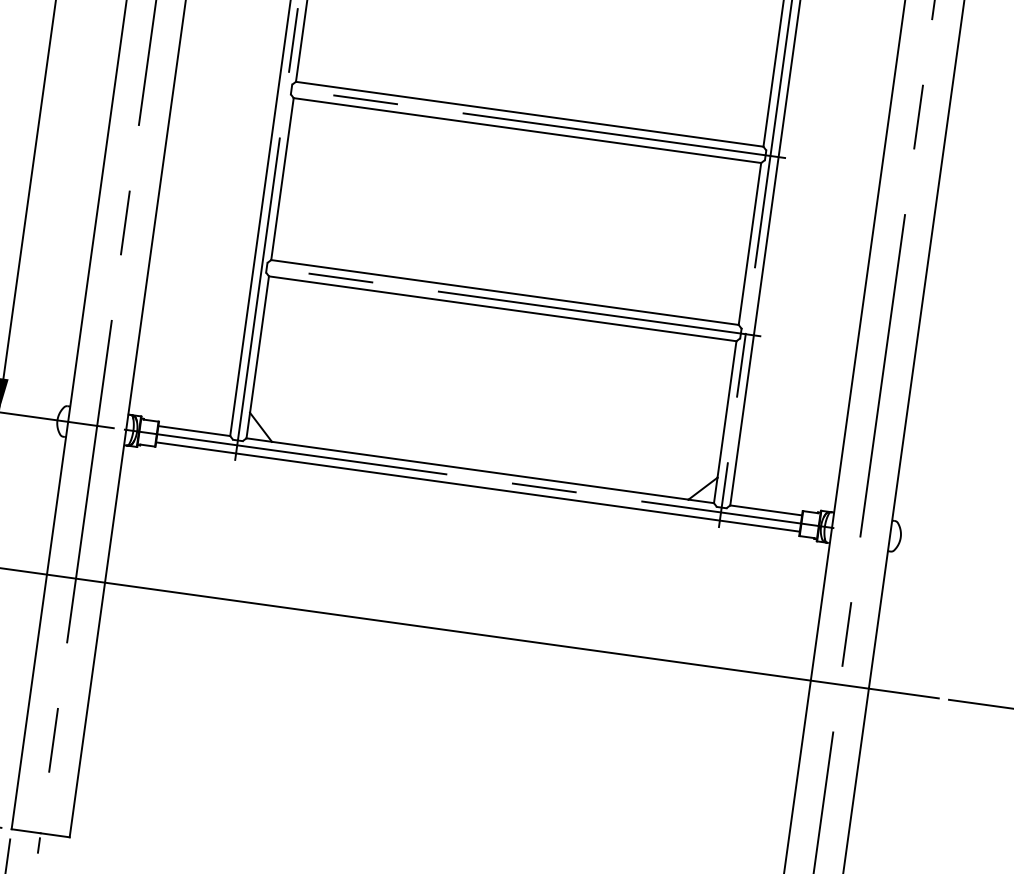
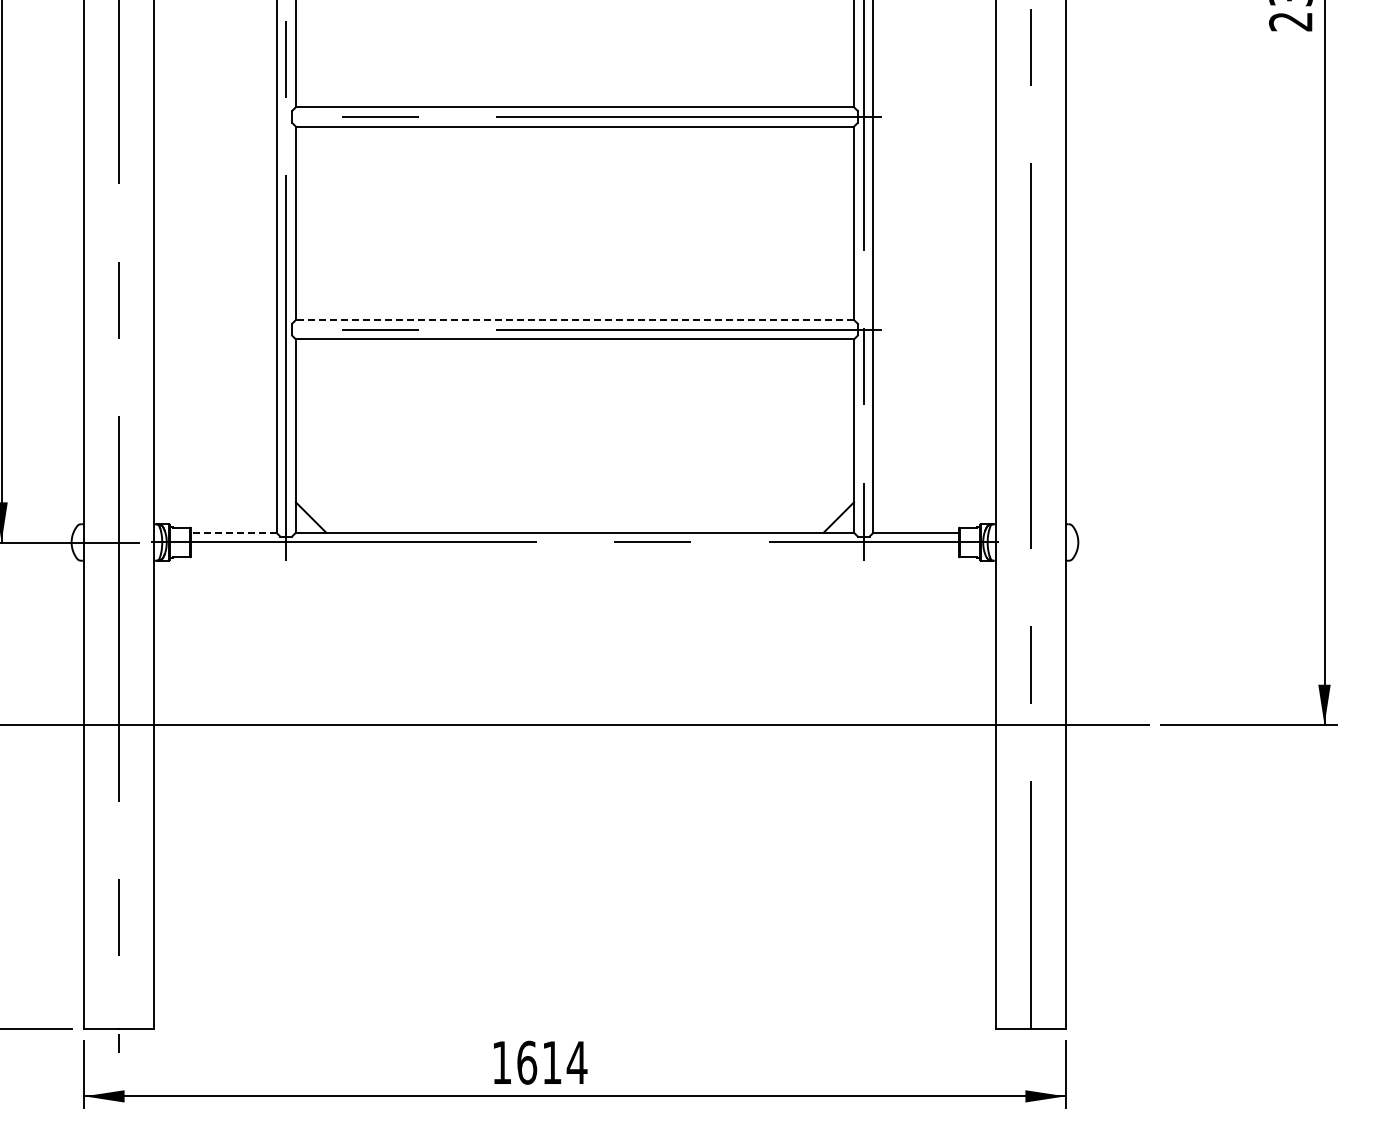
line: (504, 292) -> (574, 320), solid -> dashed
line: (194, 430) -> (233, 532), solid -> dashed
line: (477, 487) -> (574, 552), removed

